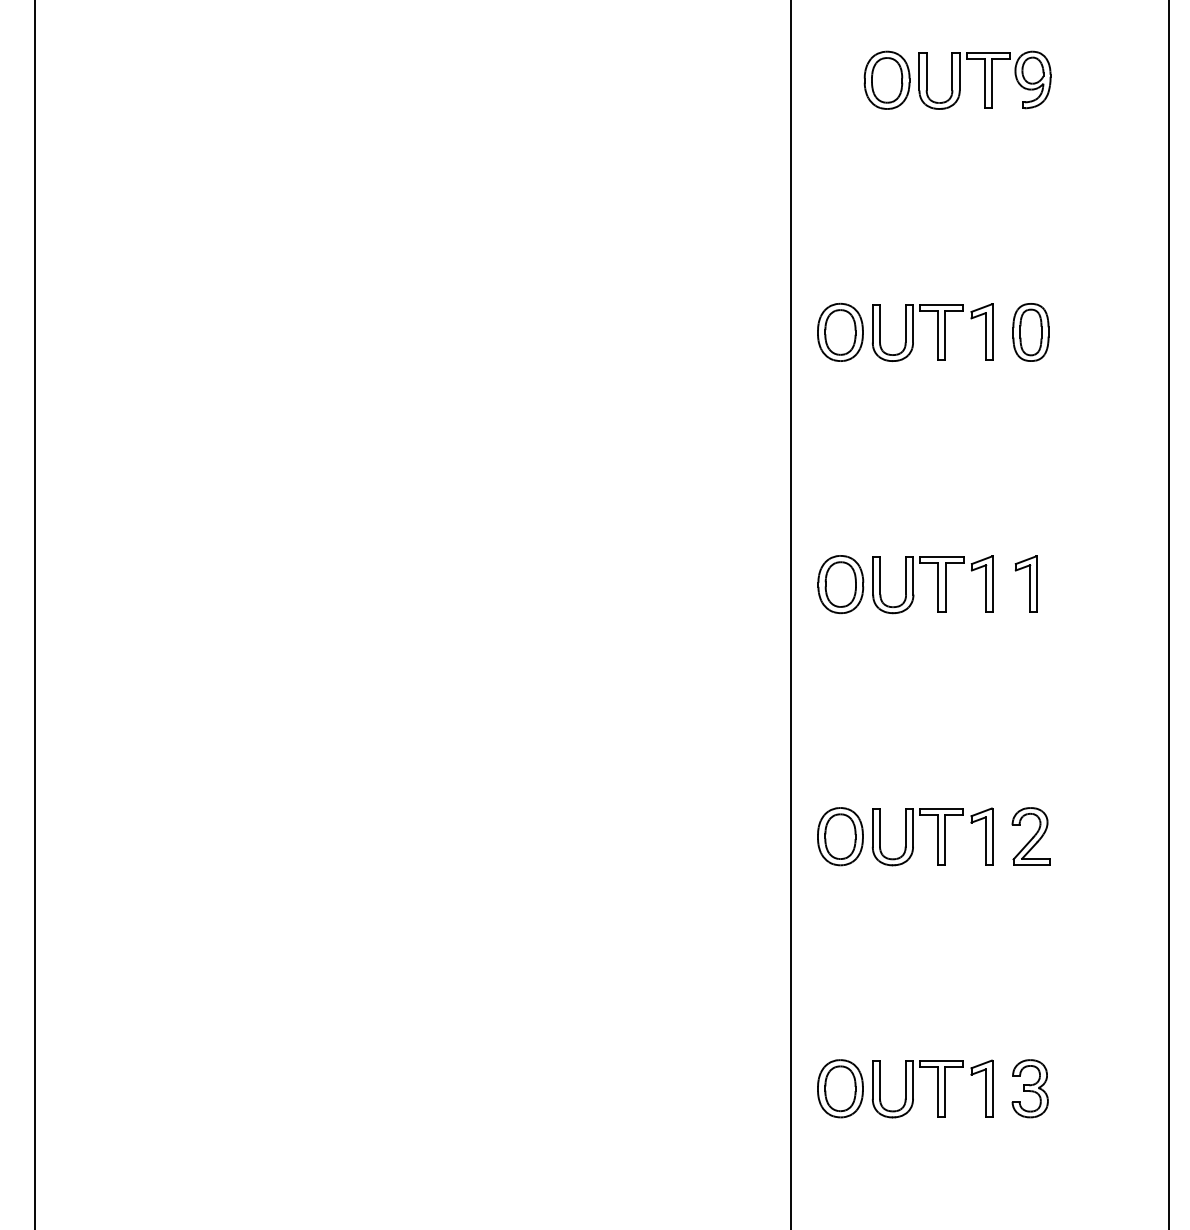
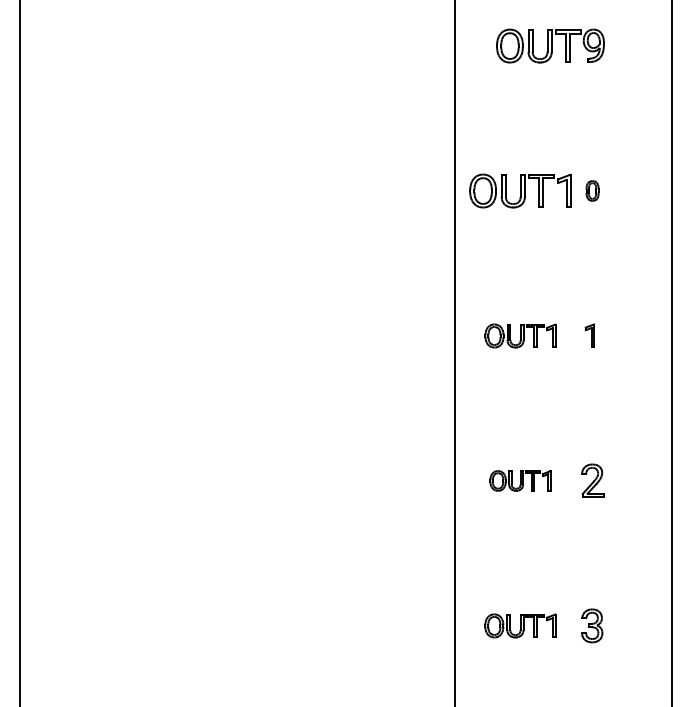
part: (1030, 331) -> (592, 190), size x0.6
part: (905, 583) -> (520, 335), size x0.7
part: (1025, 583) -> (589, 335), size x0.7
part: (905, 835) -> (520, 480), size x0.6
part: (905, 1088) -> (520, 625), size x0.7

